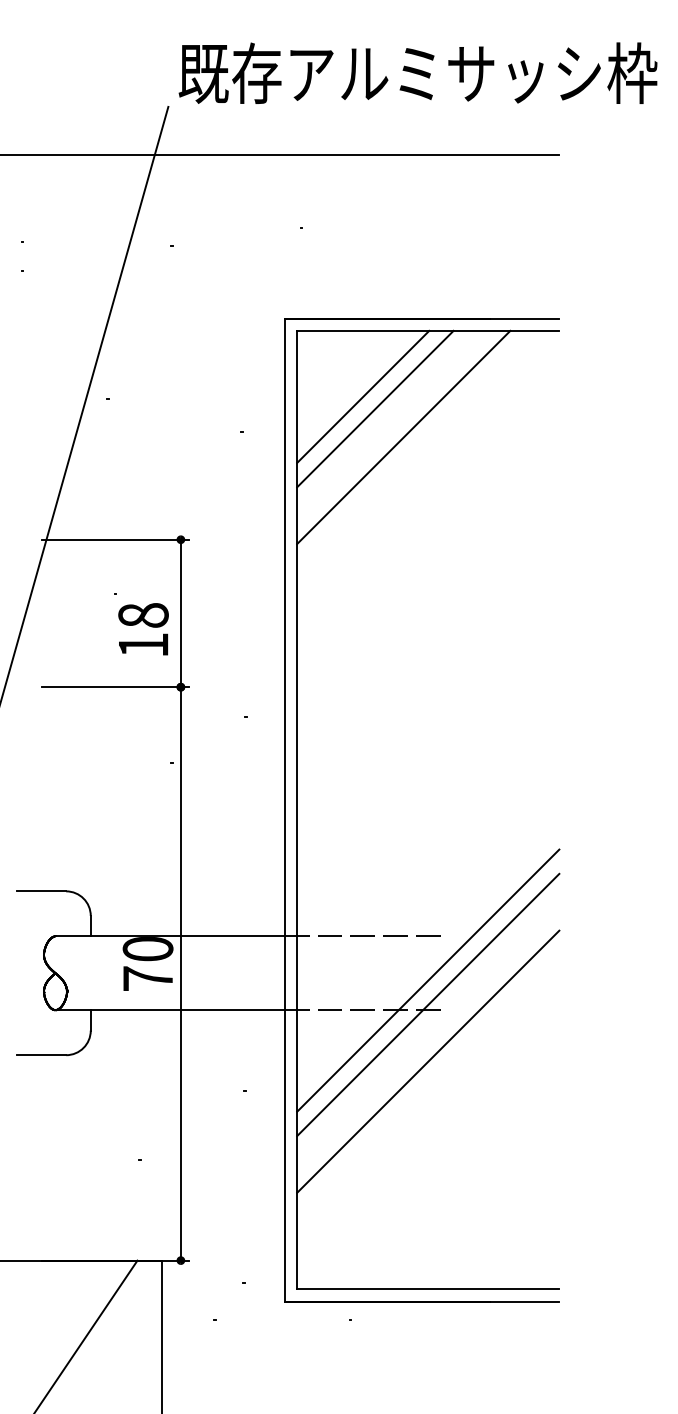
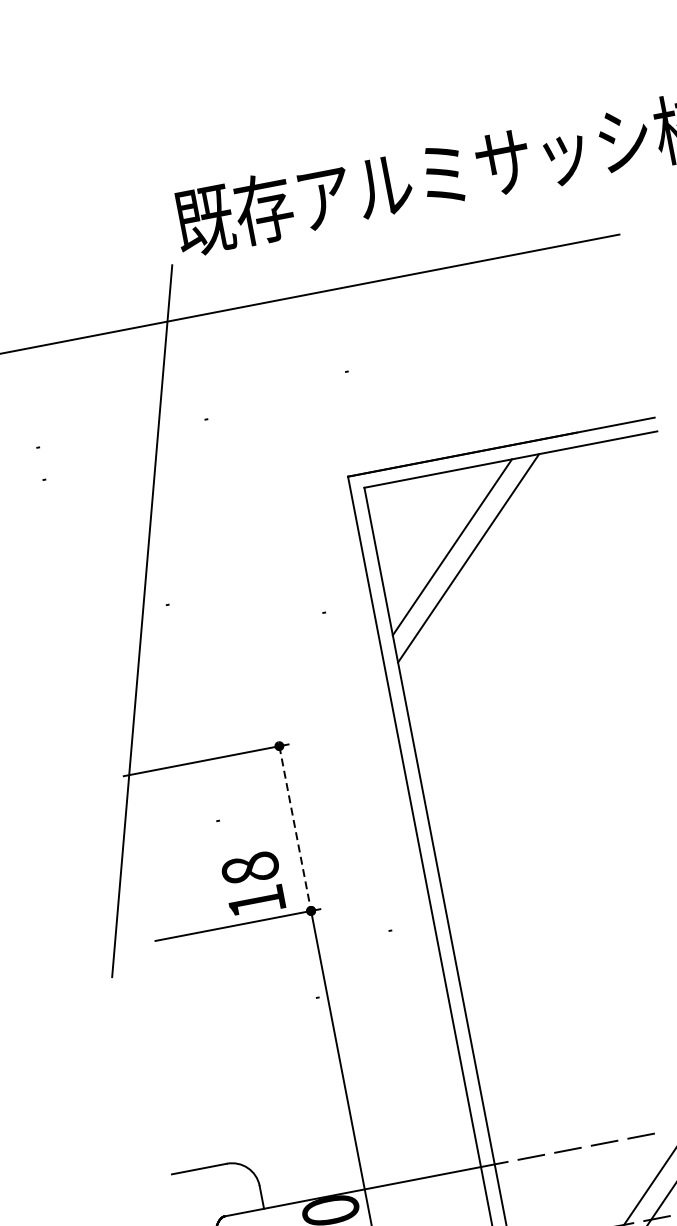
line: (403, 437) -> (506, 584), removed
line: (180, 613) -> (294, 828), solid -> dashed
text: (143, 629) -> (253, 884), moved

